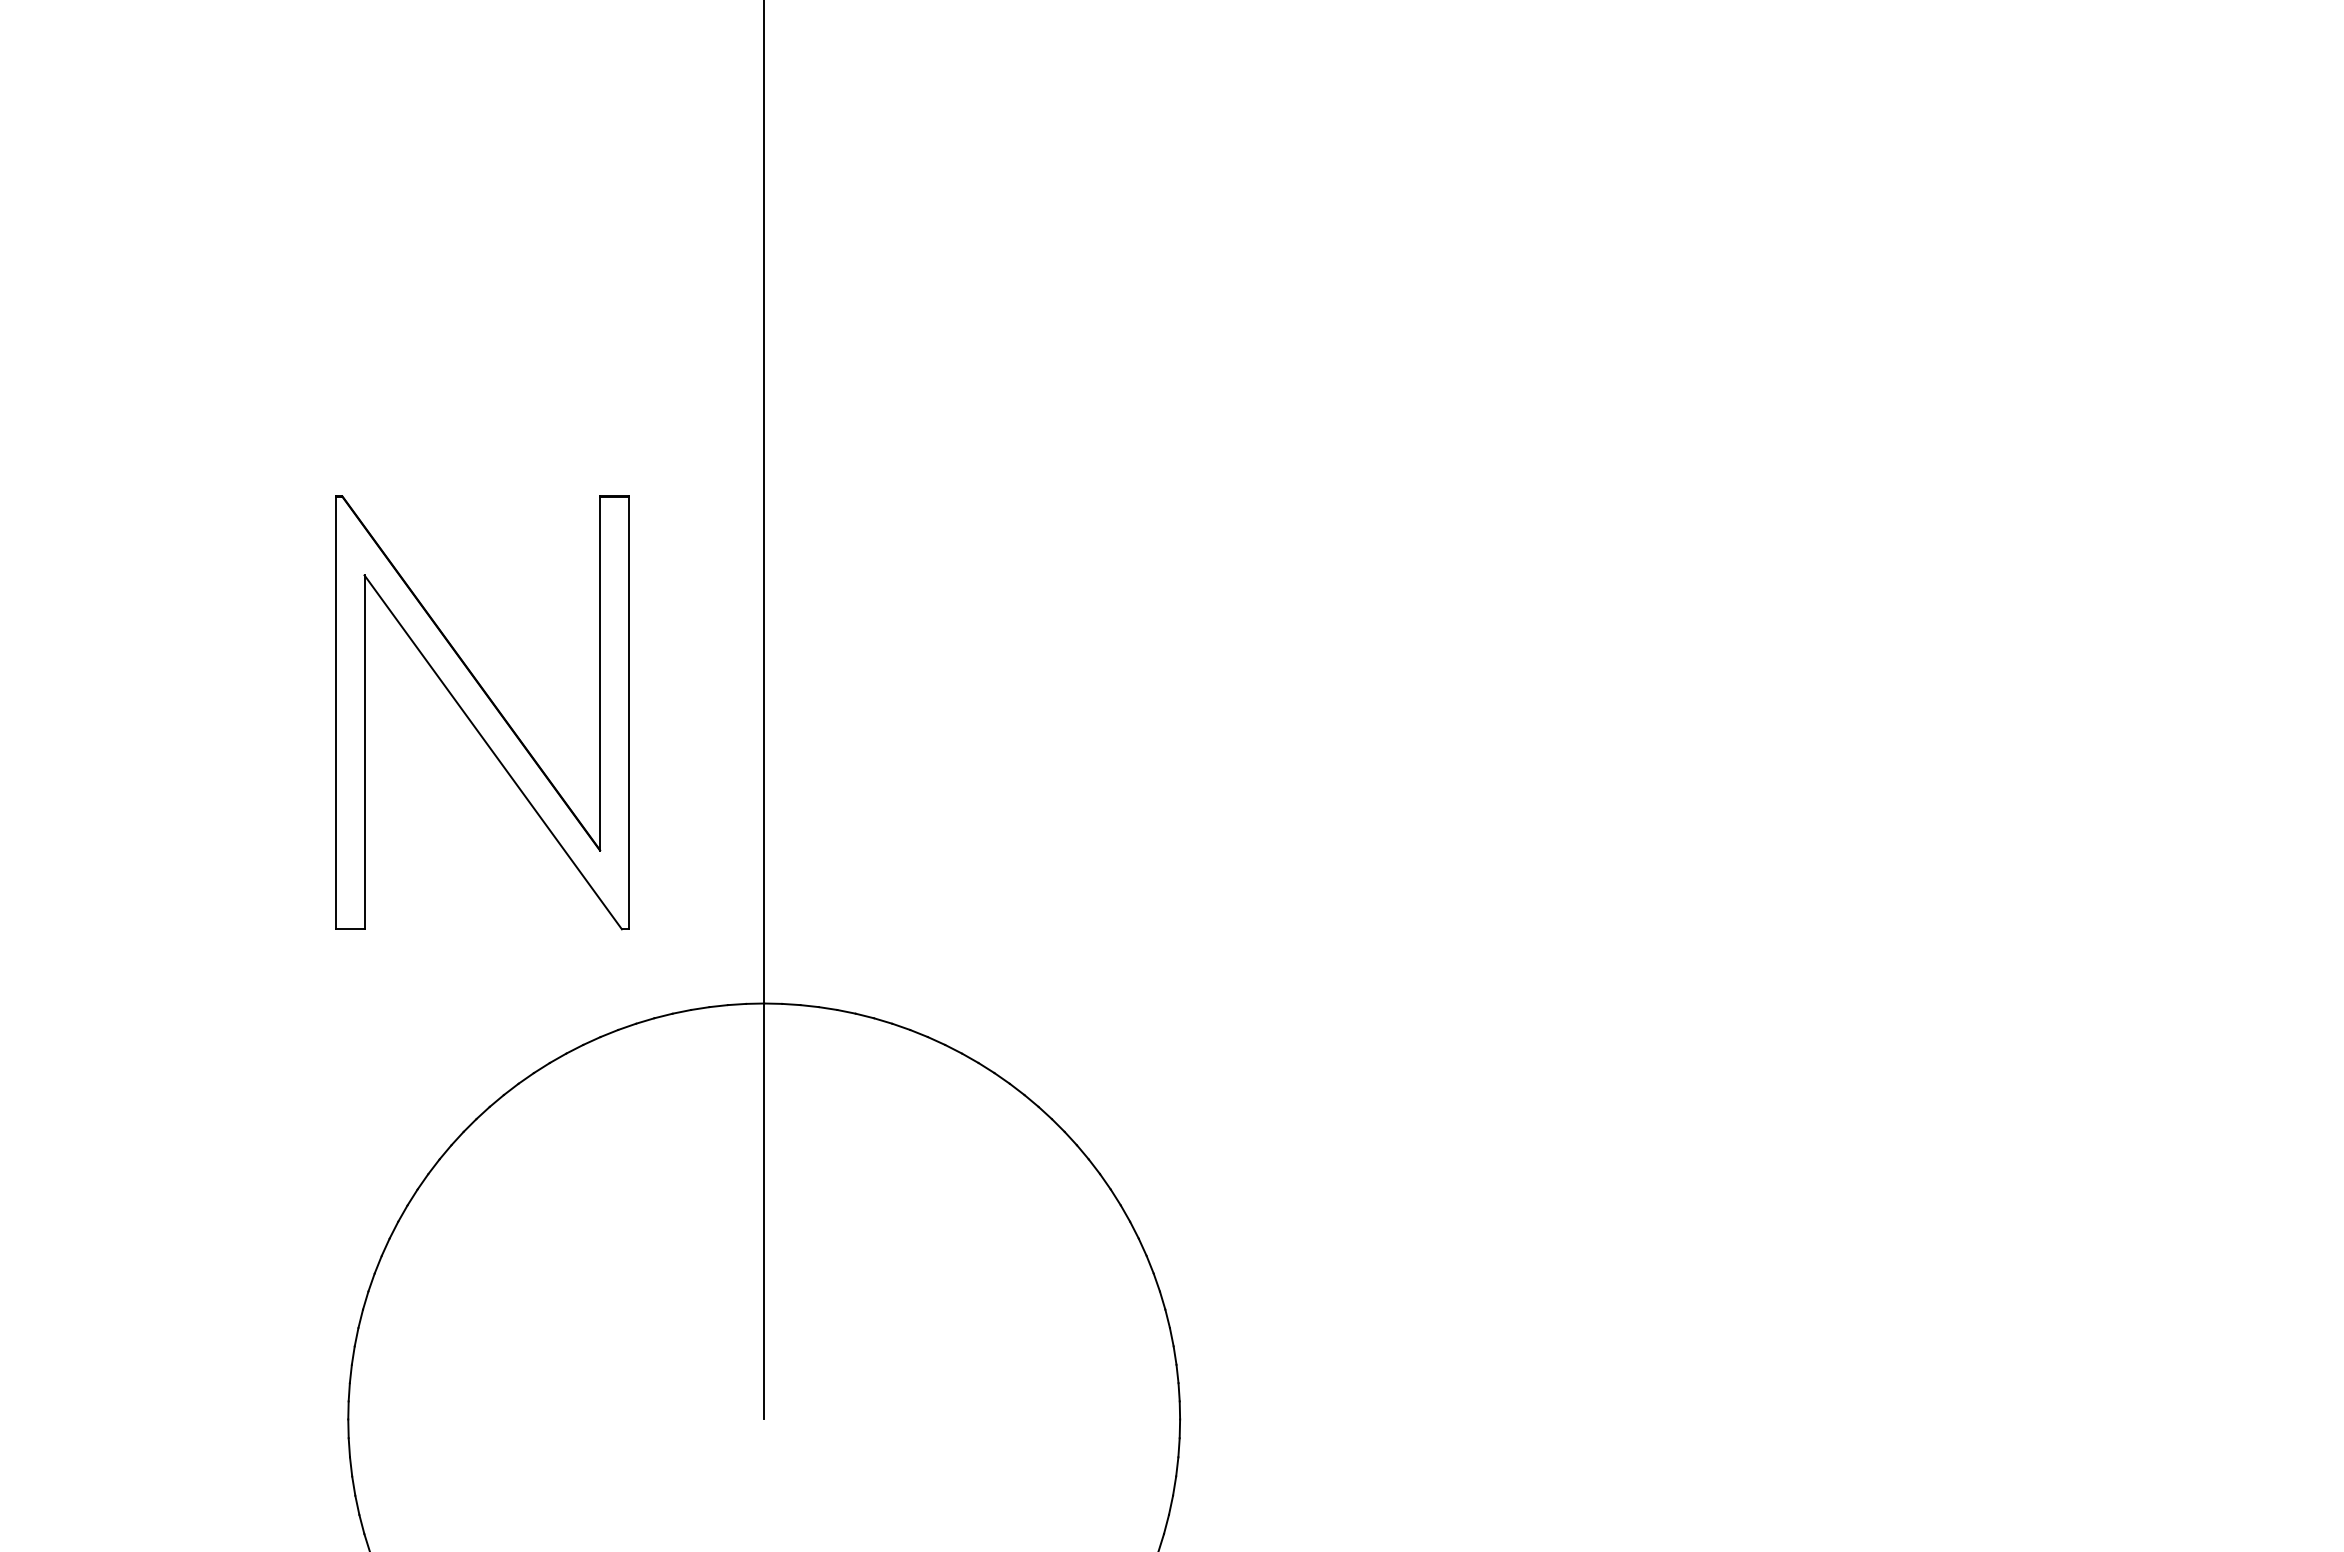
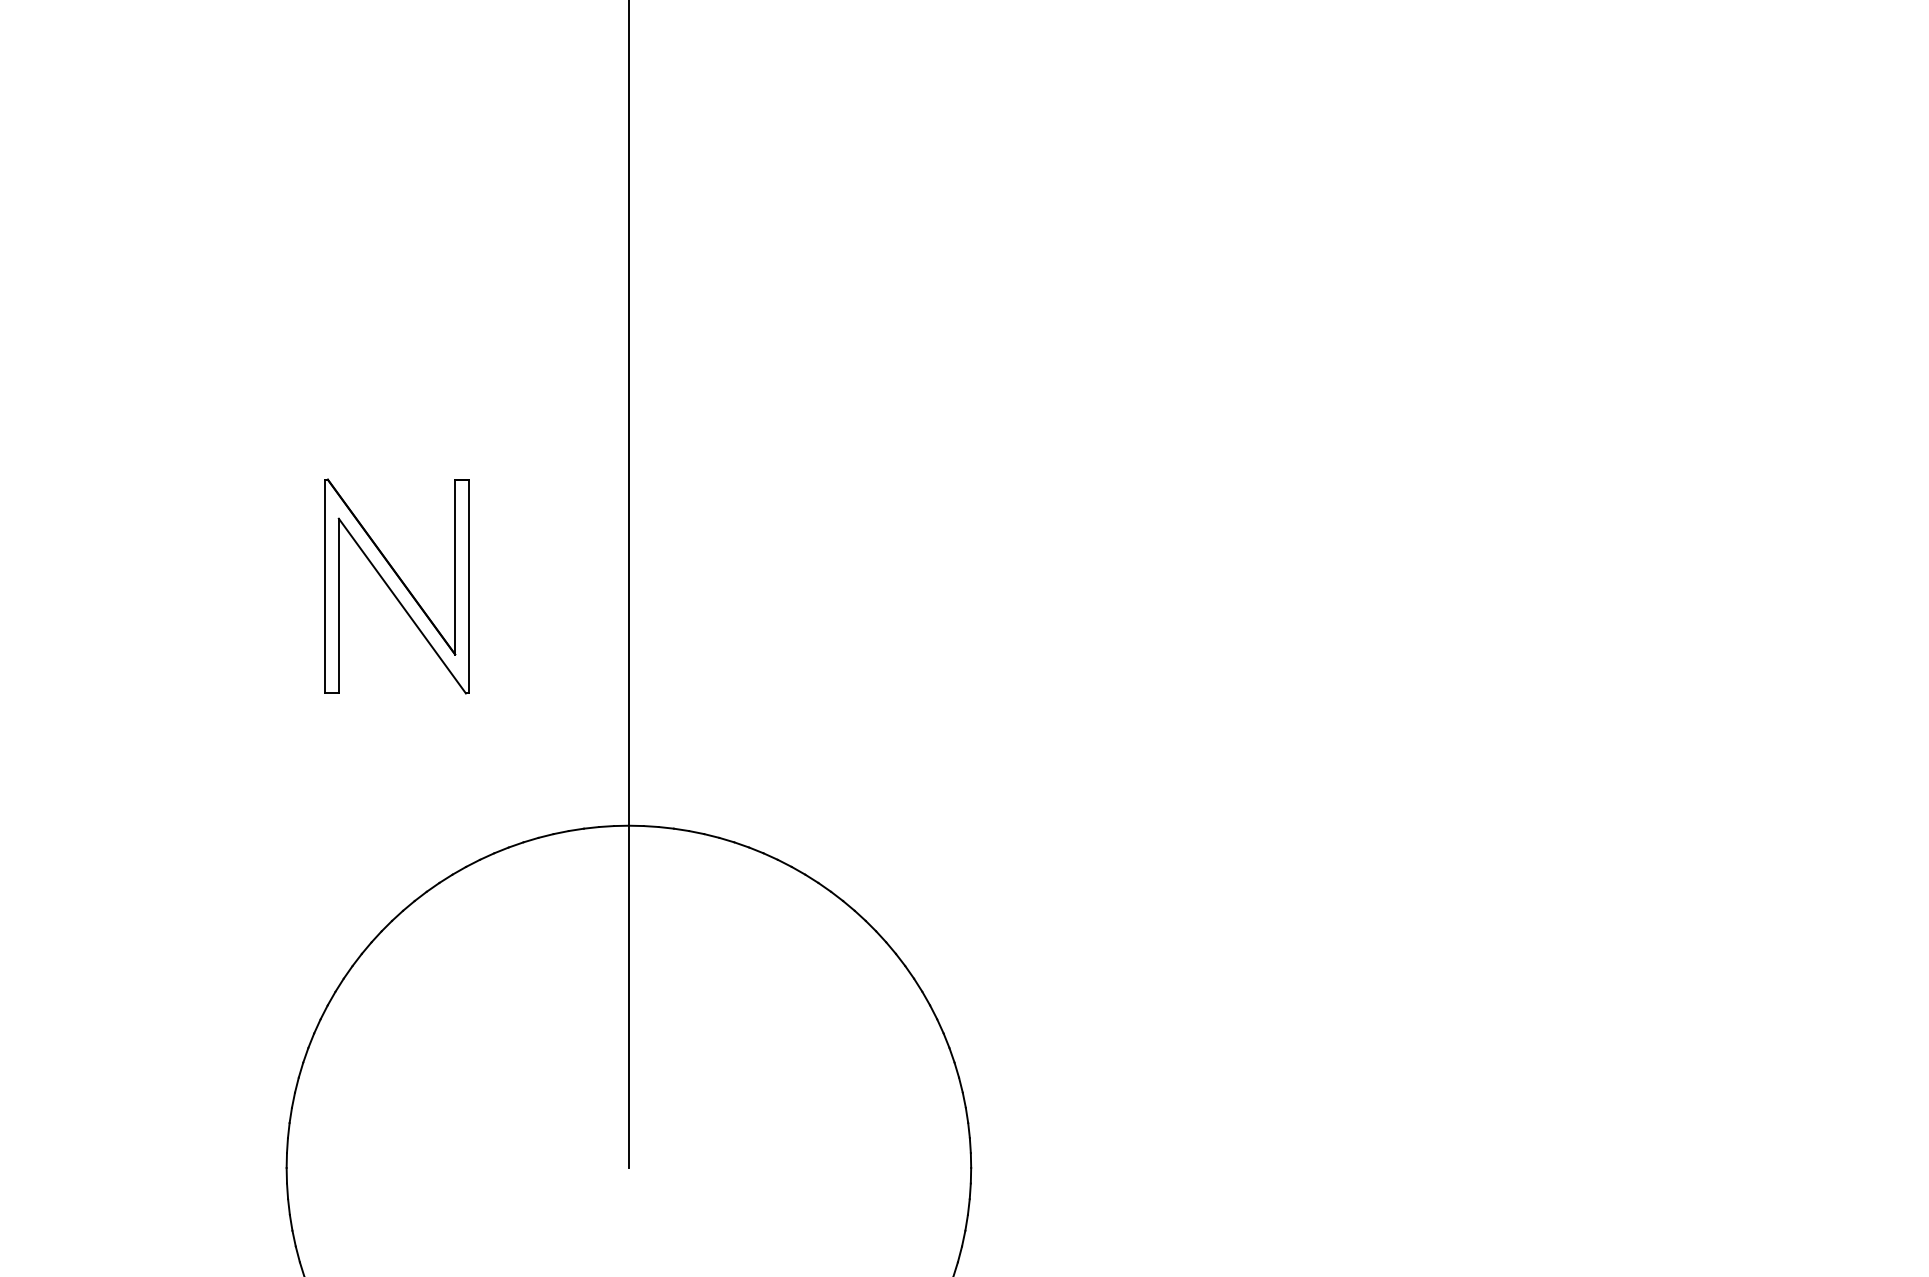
part: (482, 712) -> (397, 586), size x0.6

